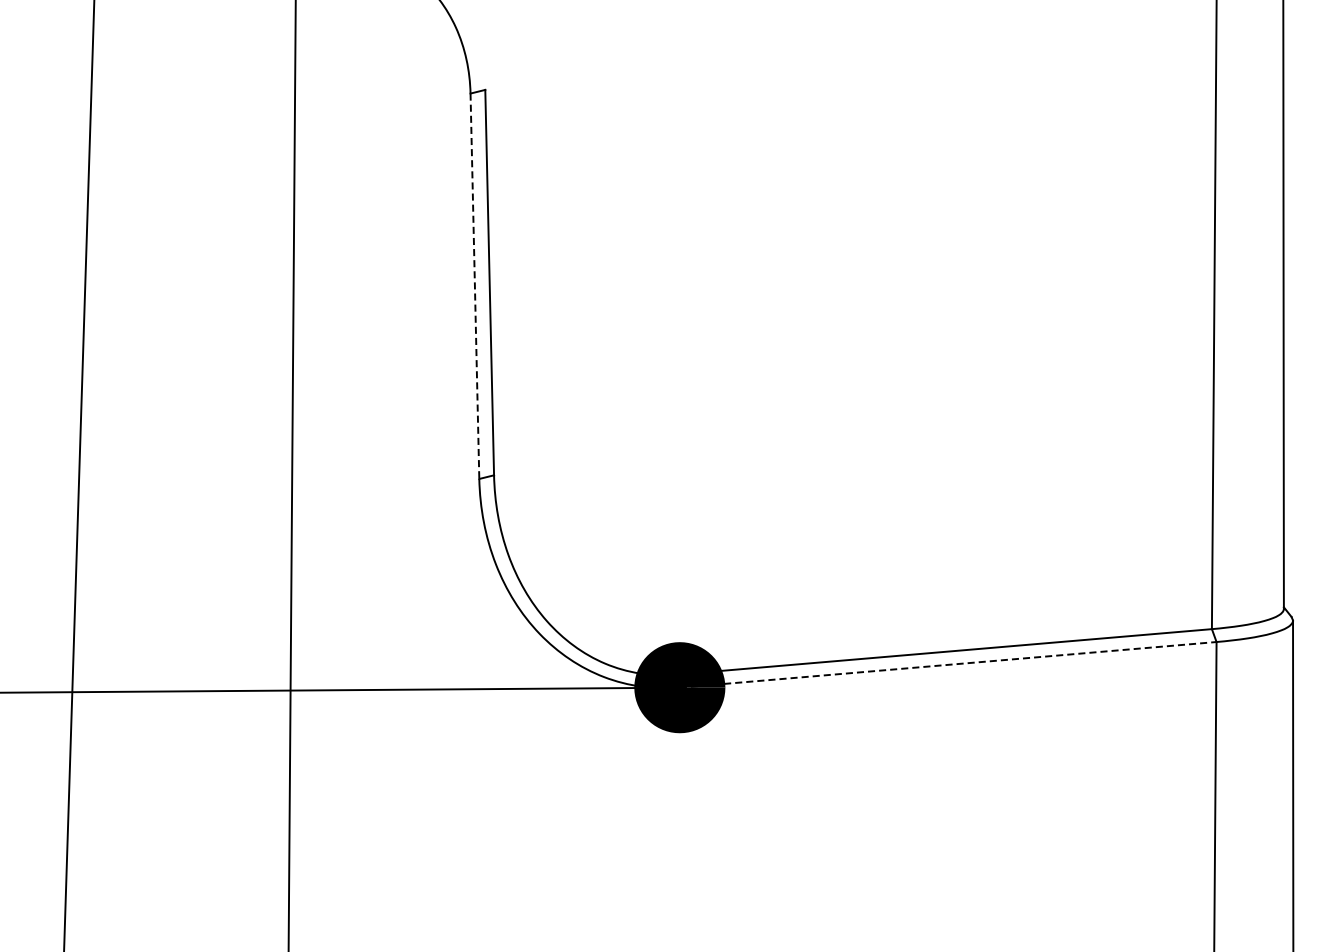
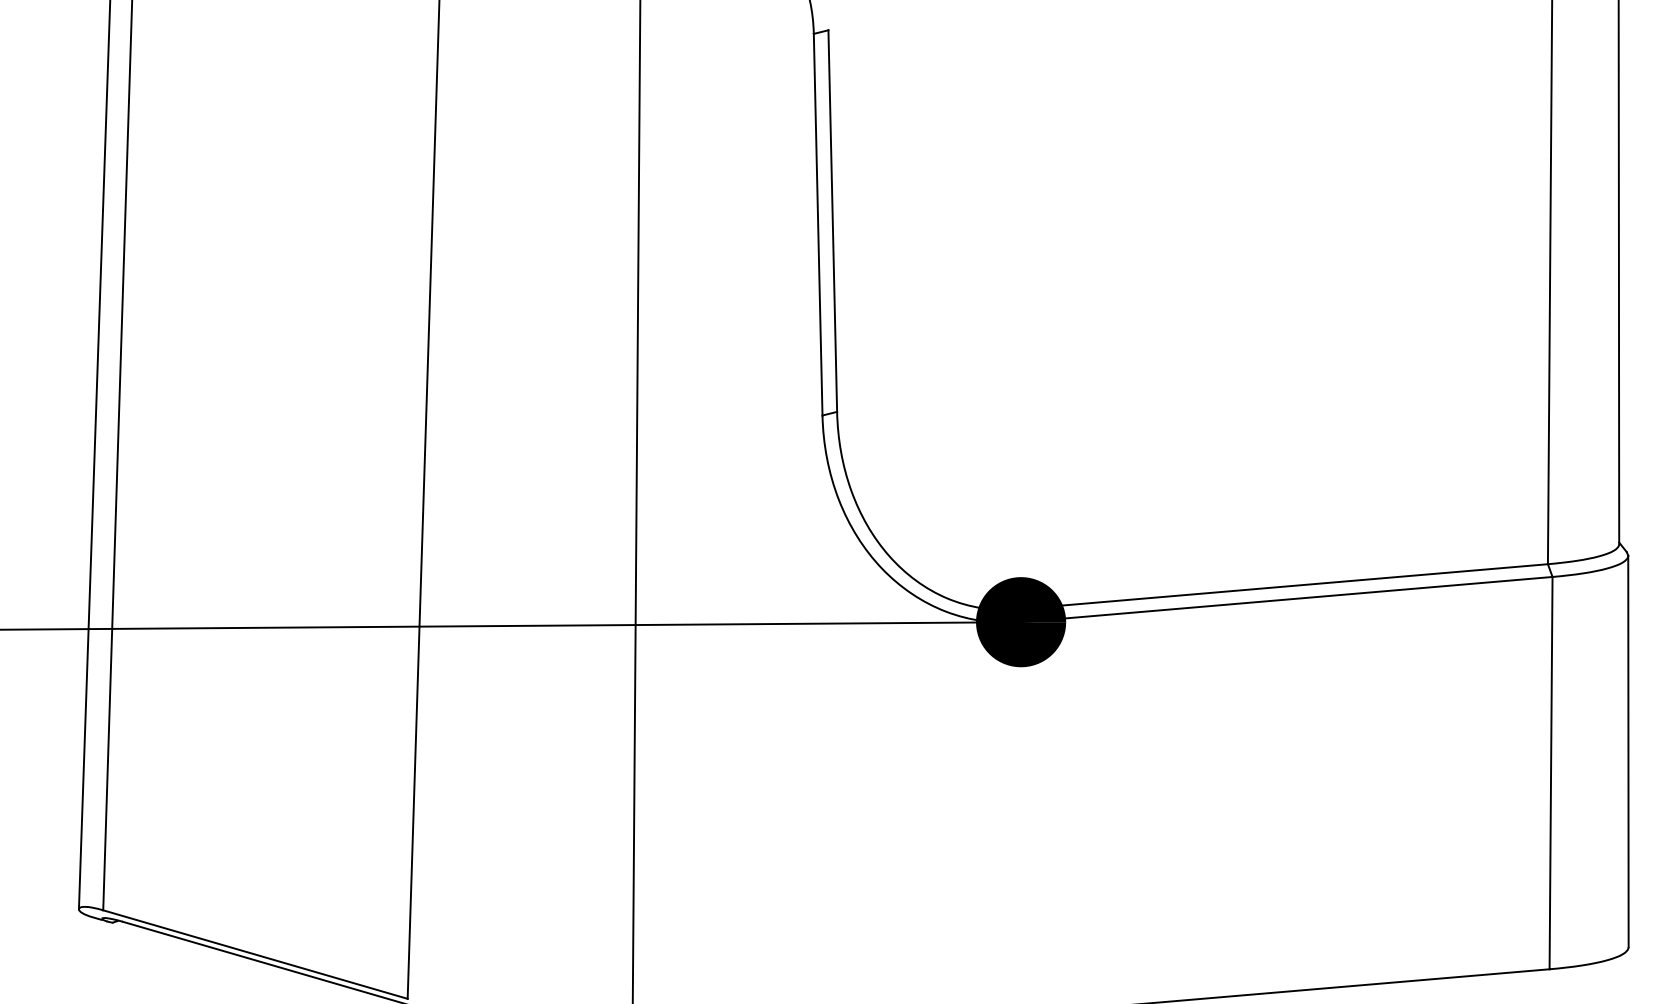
line: (475, 286) -> (818, 224), dashed -> solid
line: (947, 664) -> (1286, 599), dashed -> solid

